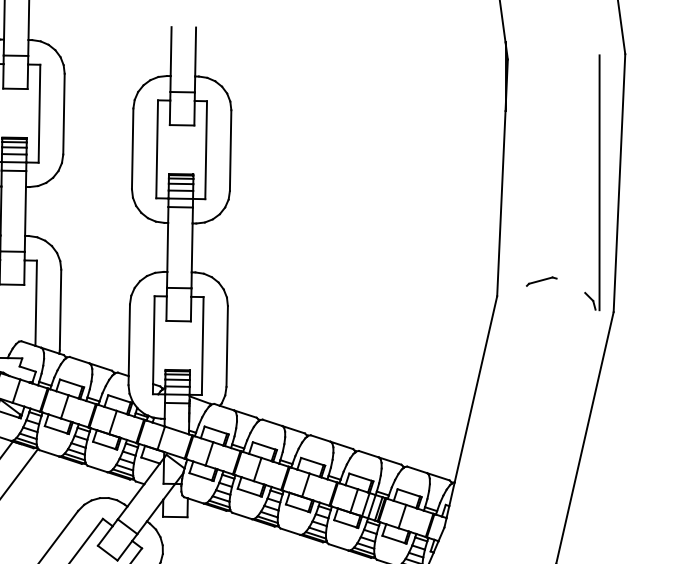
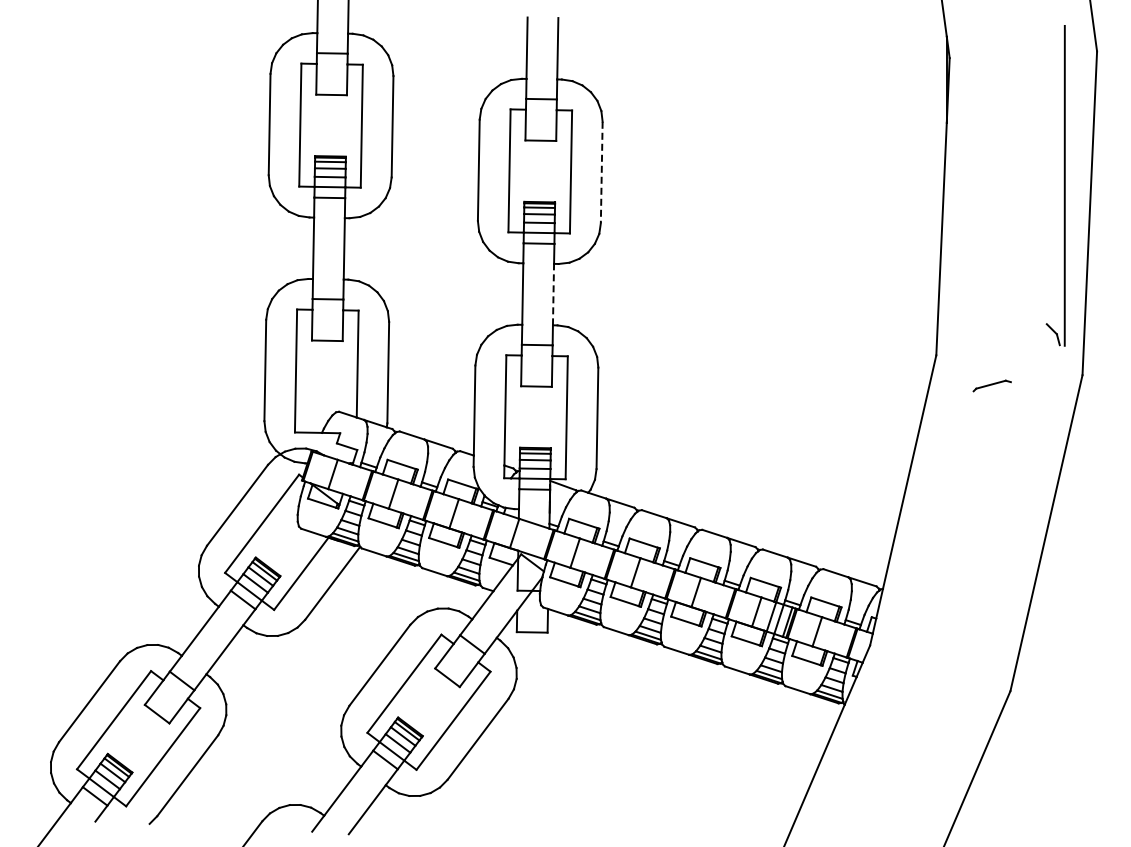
line: (230, 150) -> (601, 172), solid -> dashed
part: (598, 182) -> (1063, 185), moved
line: (192, 247) -> (553, 294), solid -> dashed
part: (541, 281) -> (991, 385), moved

